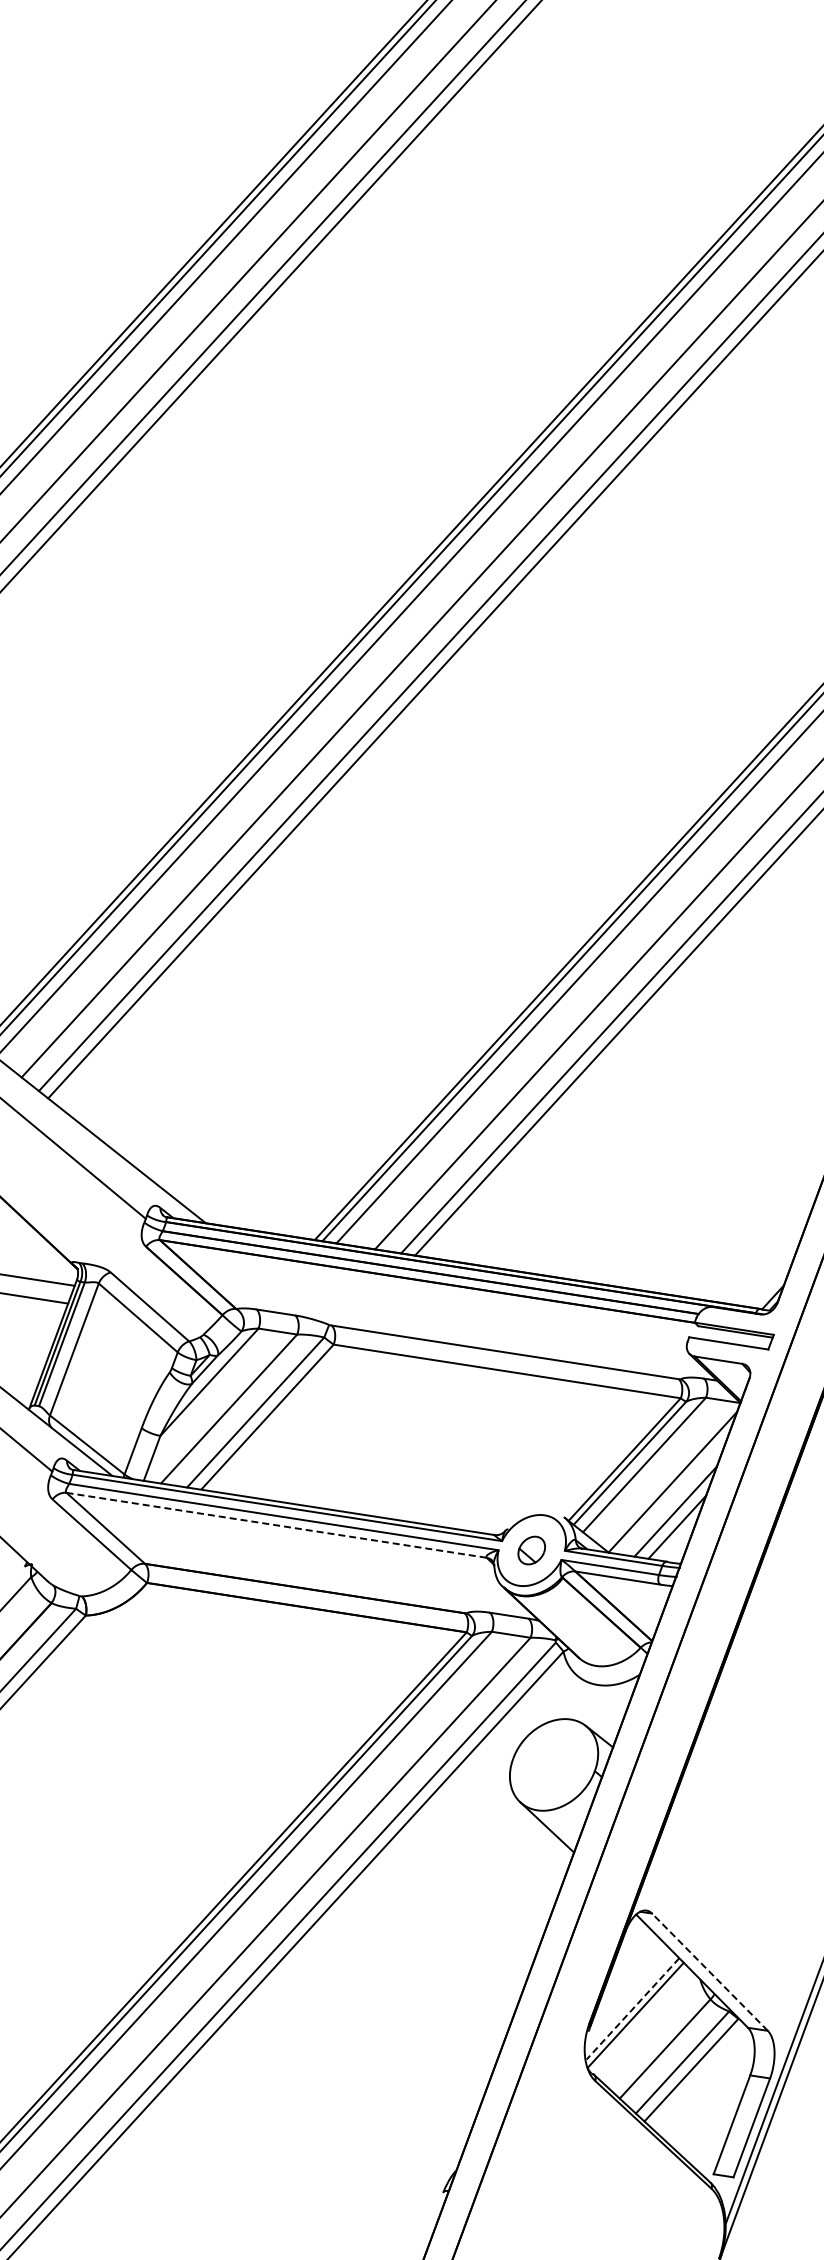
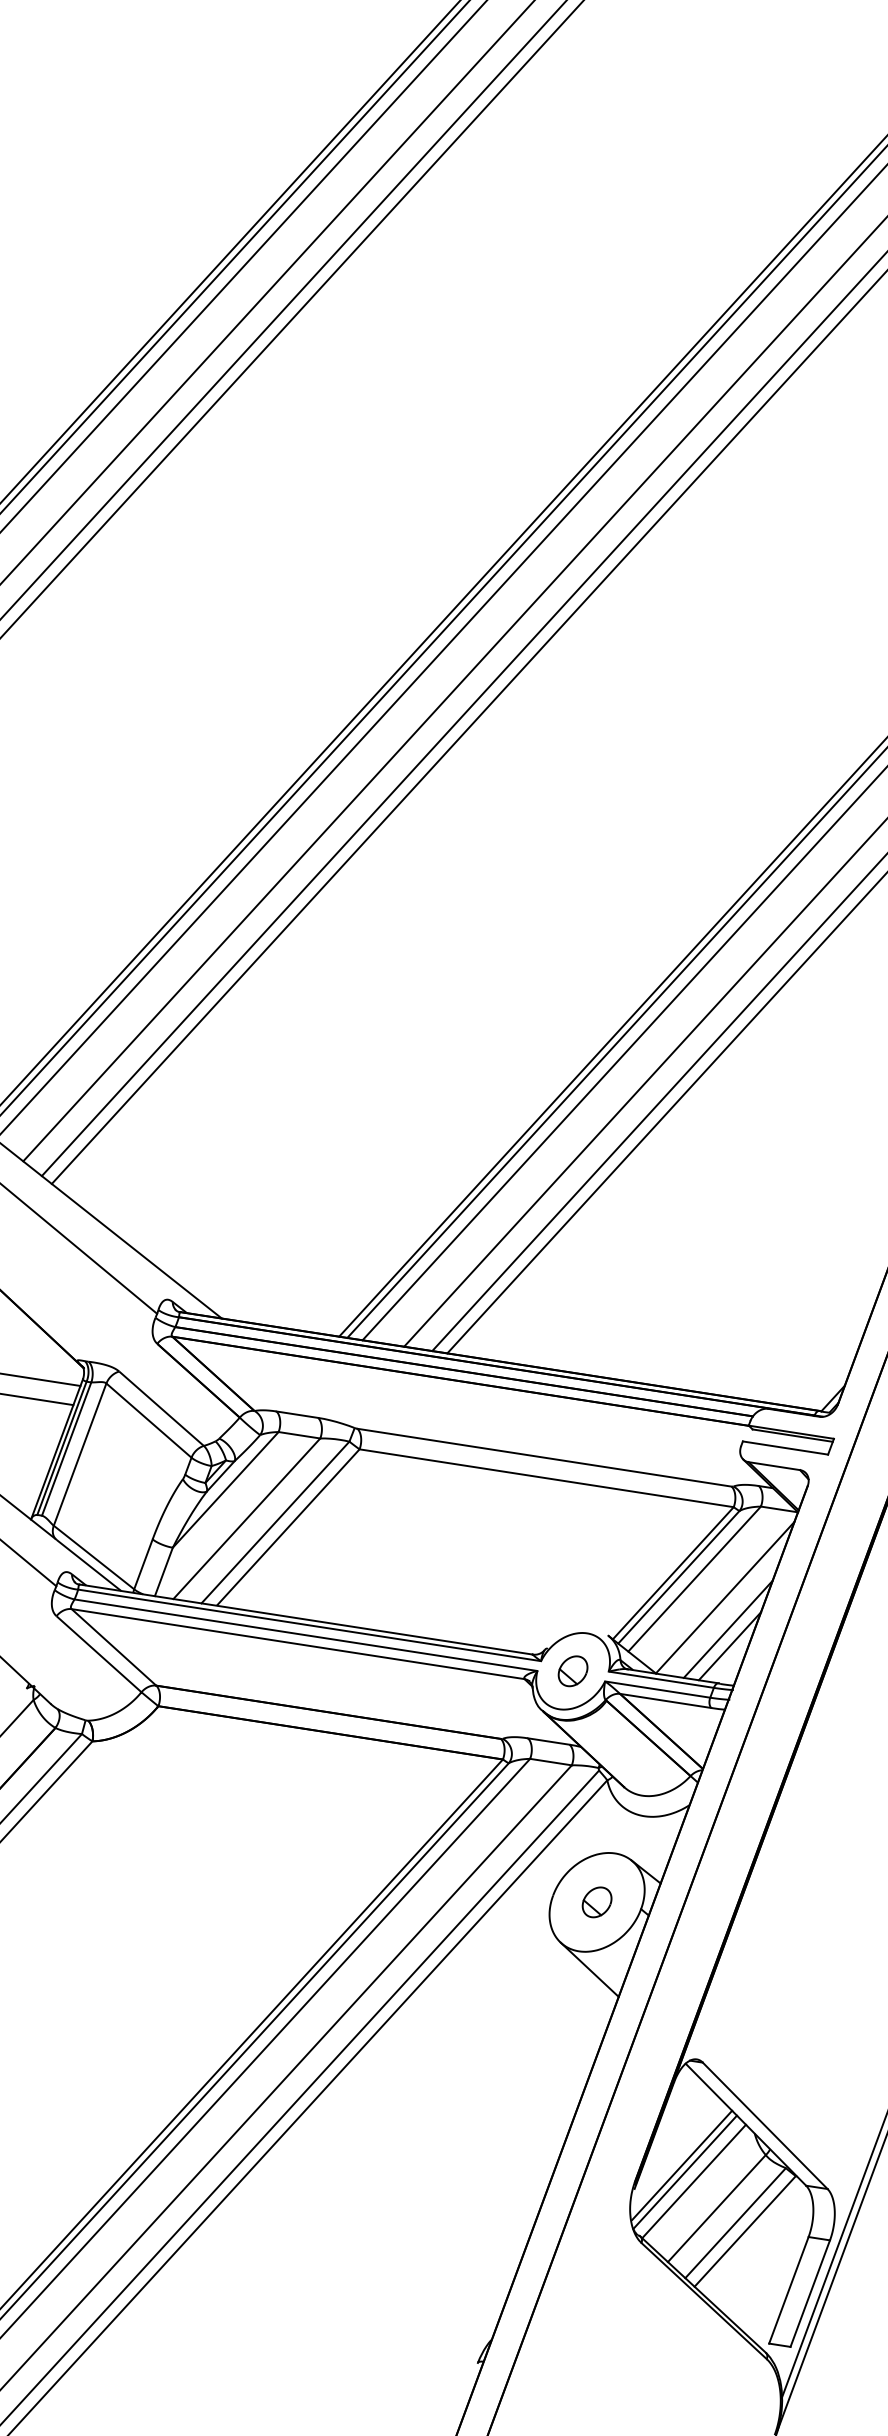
line: (276, 1525) -> (297, 1644), dashed -> solid
part: (553, 1764) -> (596, 1901), added
line: (709, 1971) -> (764, 2125), dashed -> solid
line: (633, 2008) -> (682, 2164), dashed -> solid
line: (643, 2023) -> (693, 2181), added

